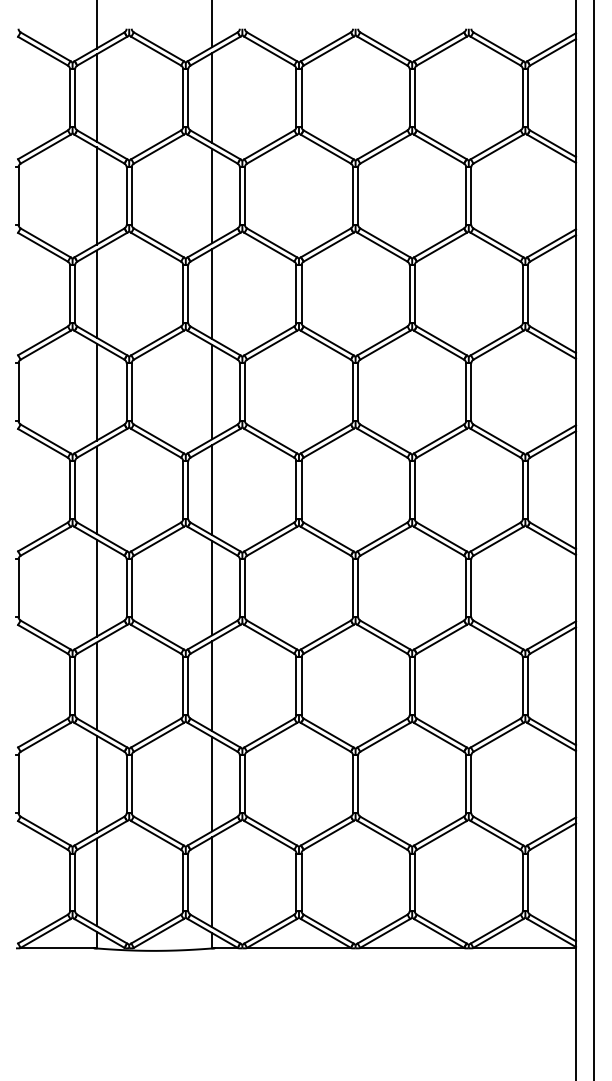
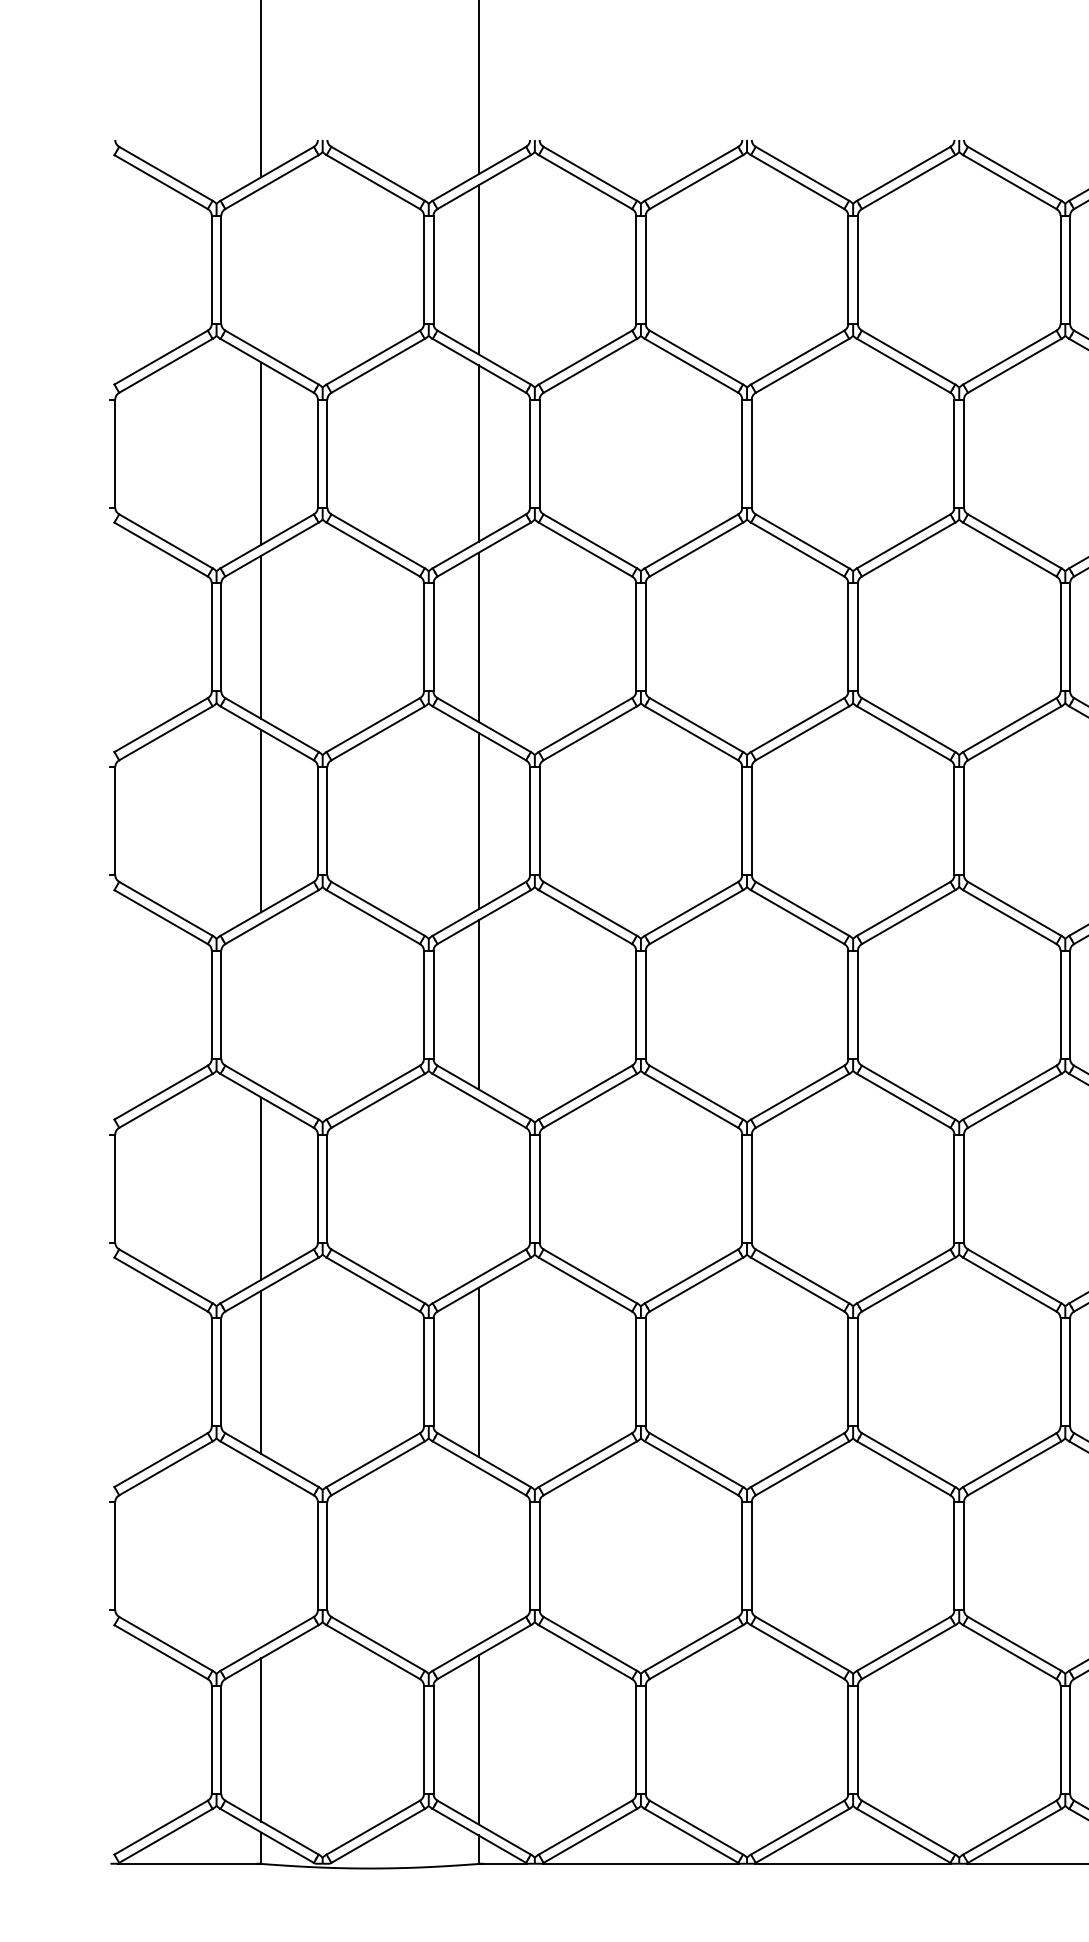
line: (96, 97) -> (261, 268), removed
line: (96, 489) -> (261, 1003), removed
line: (212, 588) -> (478, 1189), removed
line: (96, 783) -> (261, 1554), removed
line: (212, 784) -> (478, 1556), removed

